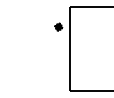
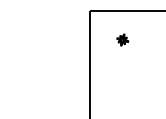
part: (58, 26) -> (122, 39), moved

